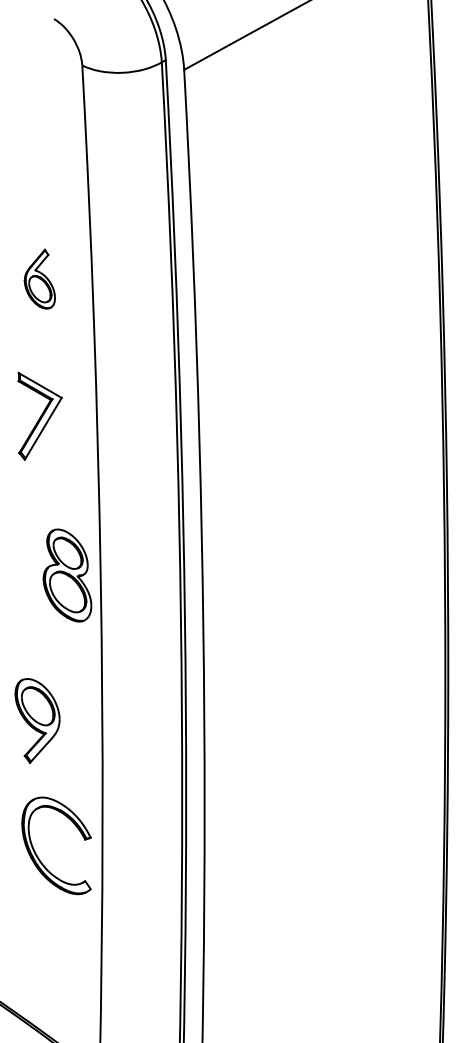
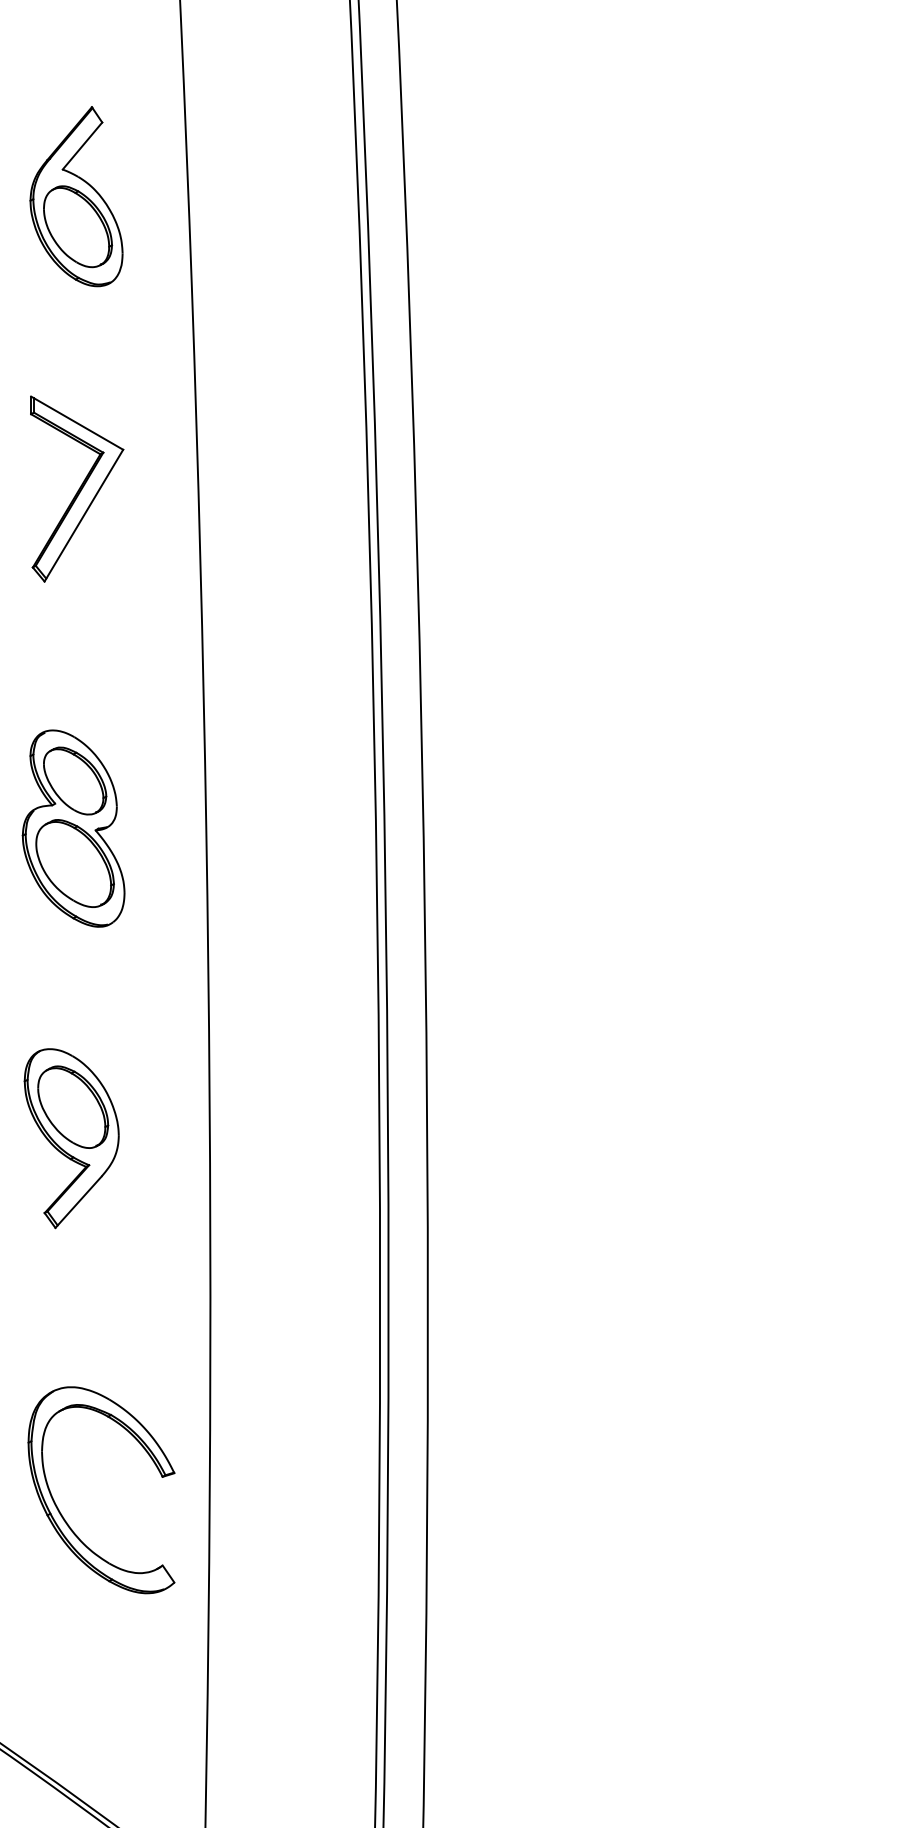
part: (39, 279) -> (75, 197), size x1.43
part: (67, 575) -> (73, 828), moved
part: (38, 856) -> (62, 1512), moved

